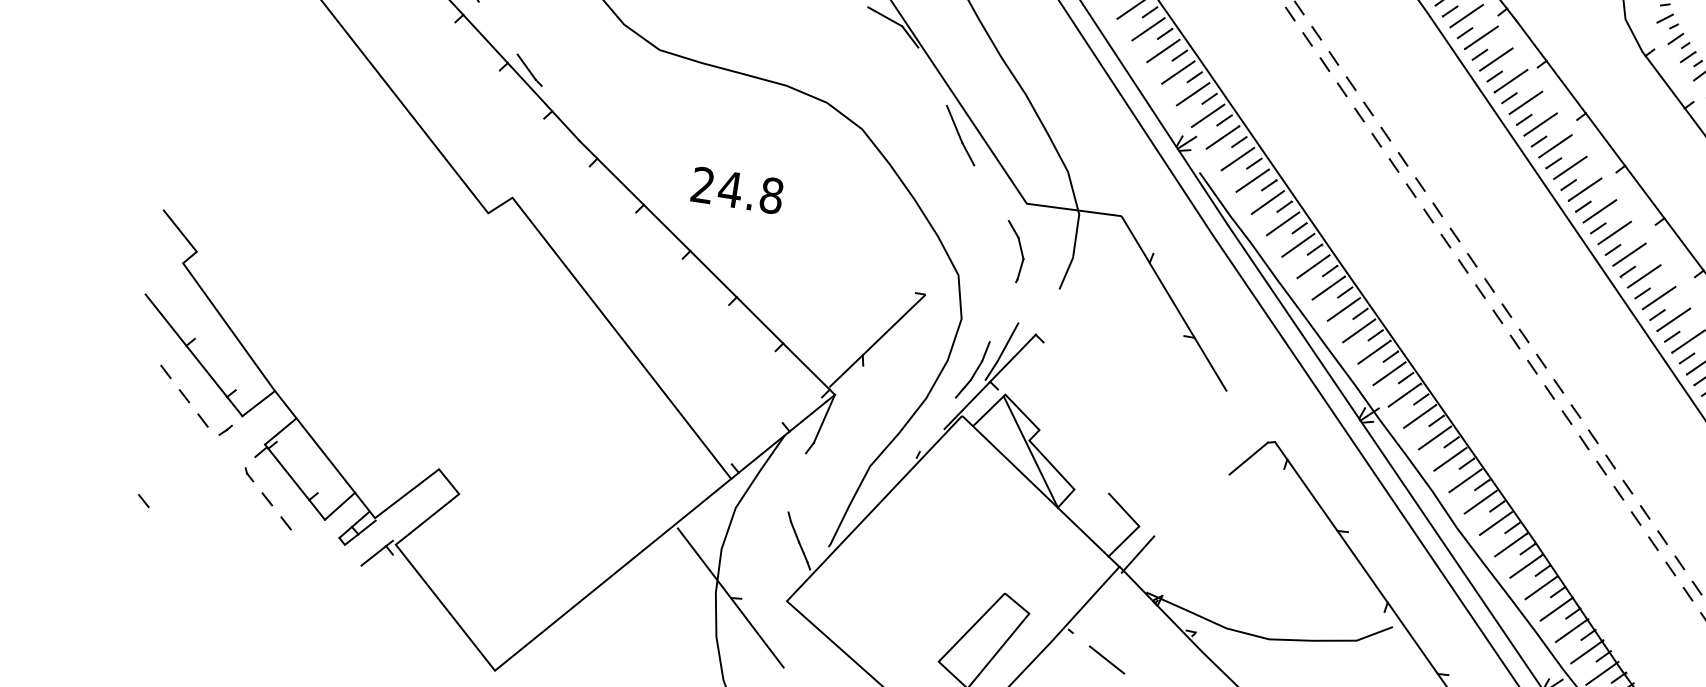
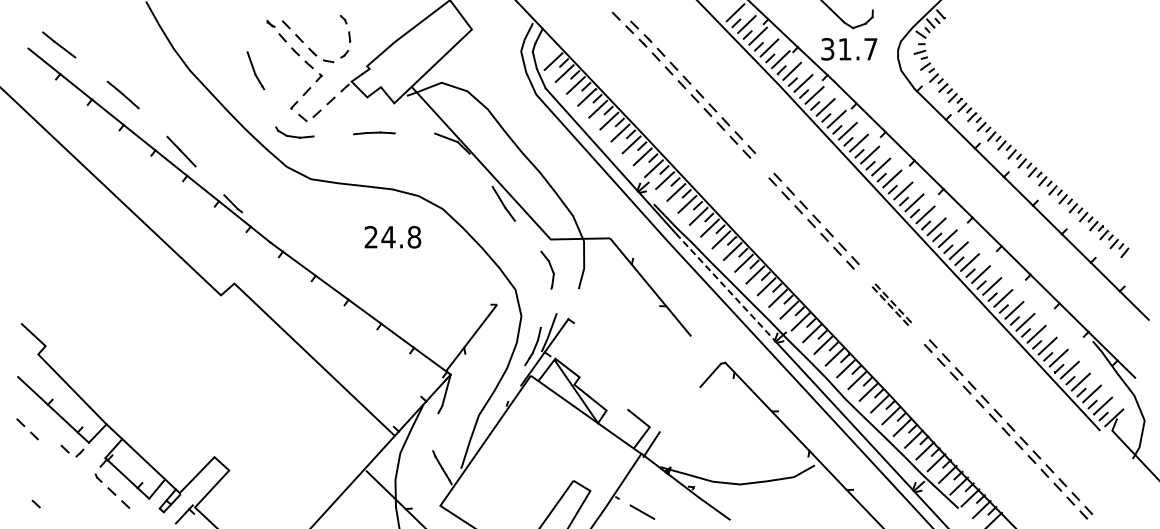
part: (1380, 136) -> (761, 165), removed
text: (736, 190) -> (392, 237), moved
line: (1293, 322) -> (725, 287), solid -> dashed
part: (174, 384) -> (27, 429), moved
part: (1553, 389) -> (891, 304), size x0.6

